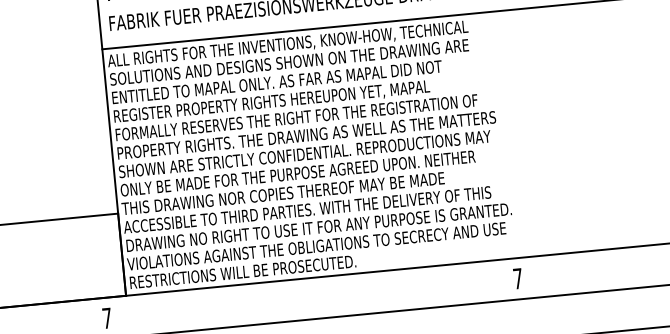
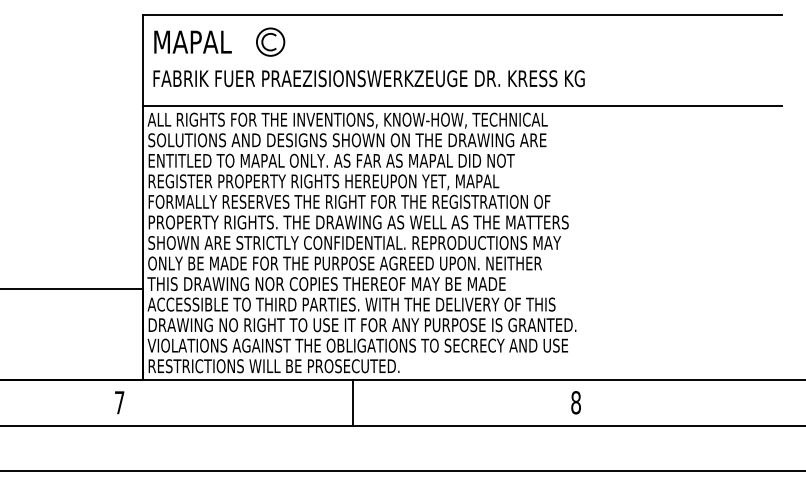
text: (517, 278) -> (575, 402), 7 -> 8
line: (316, 297) -> (352, 402), added

